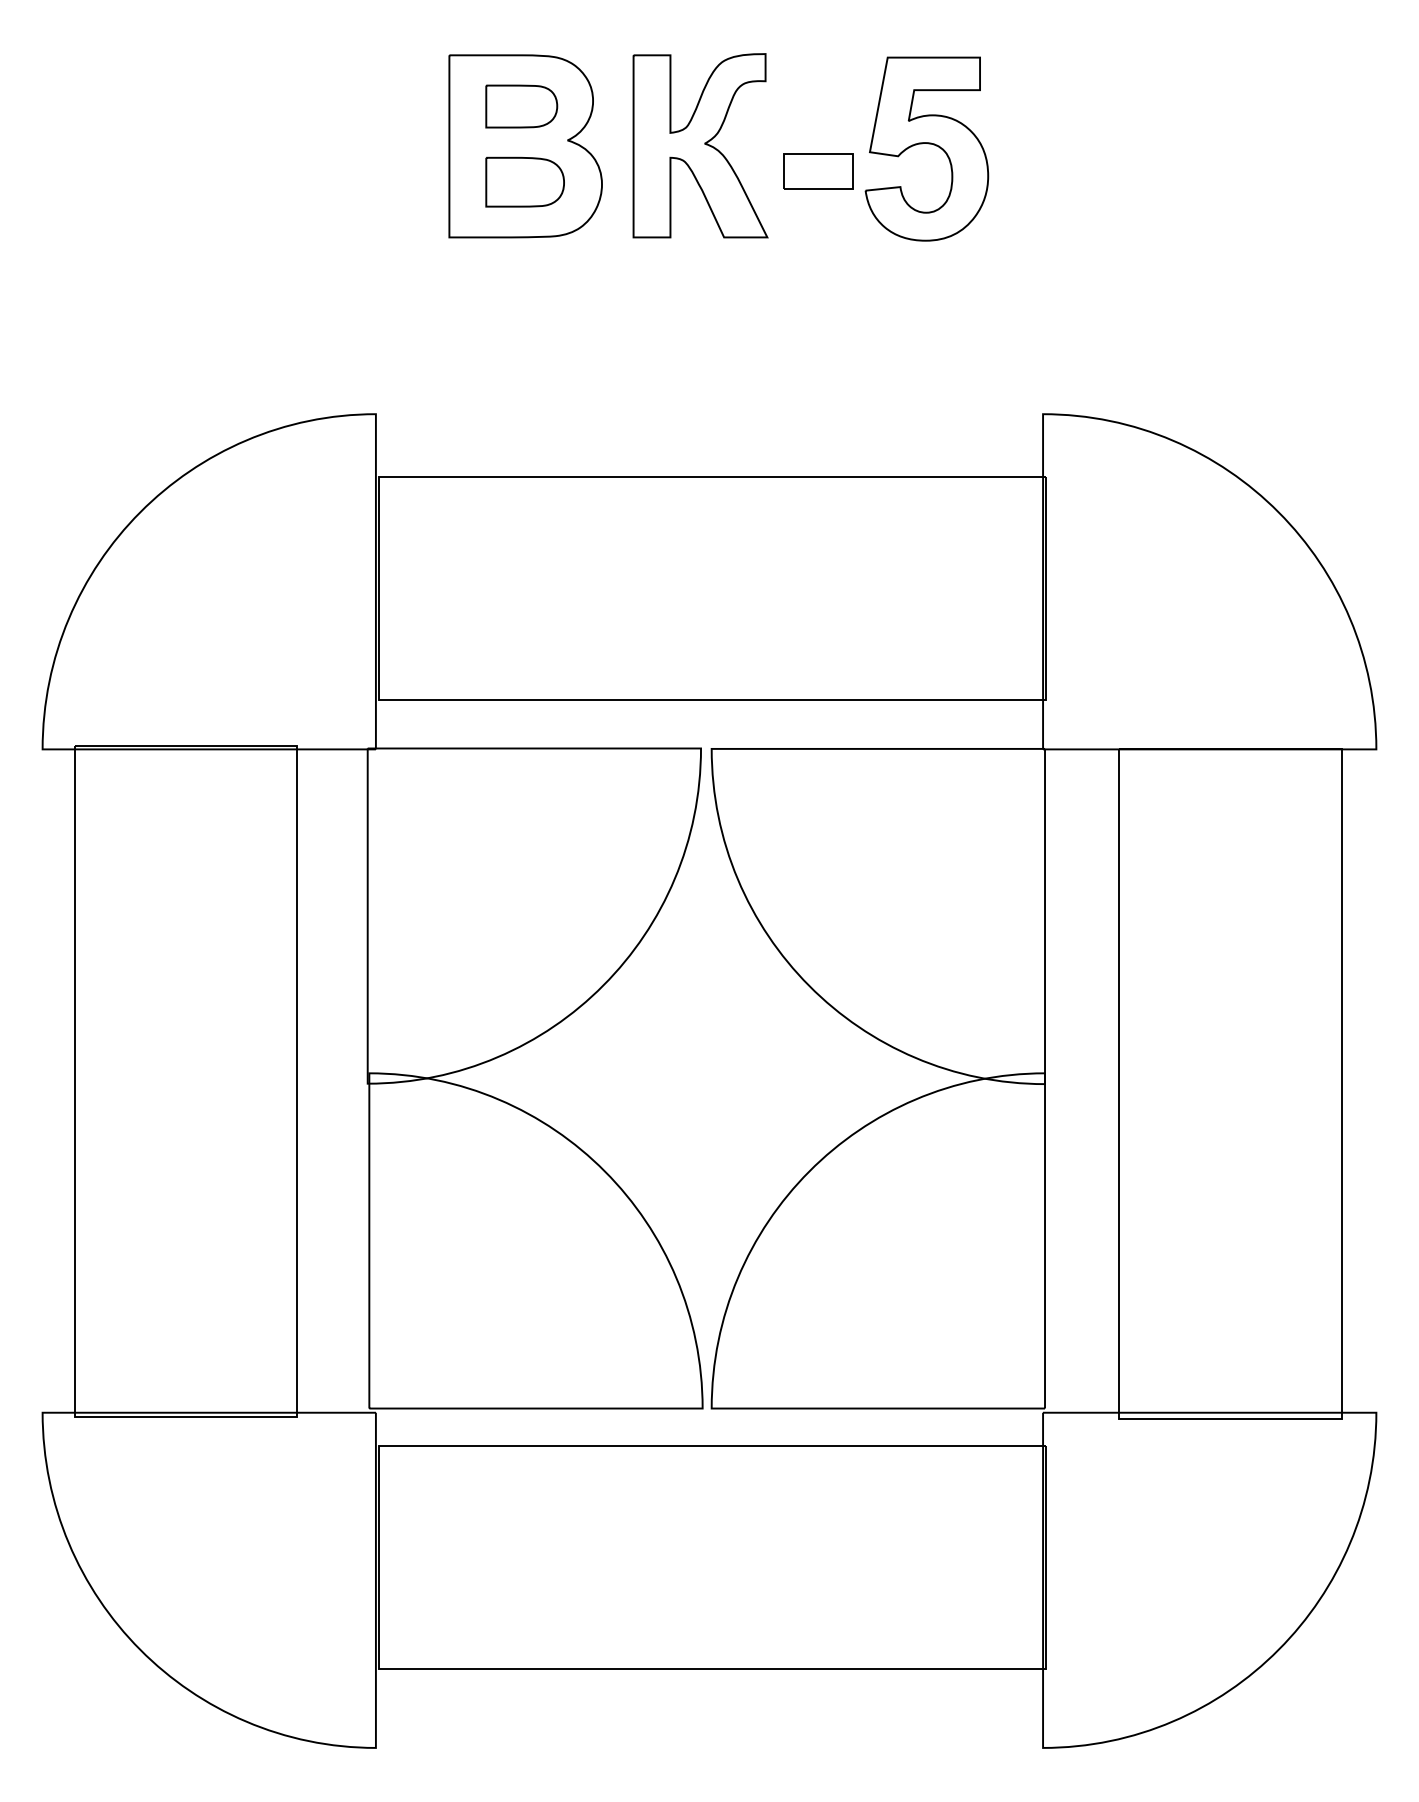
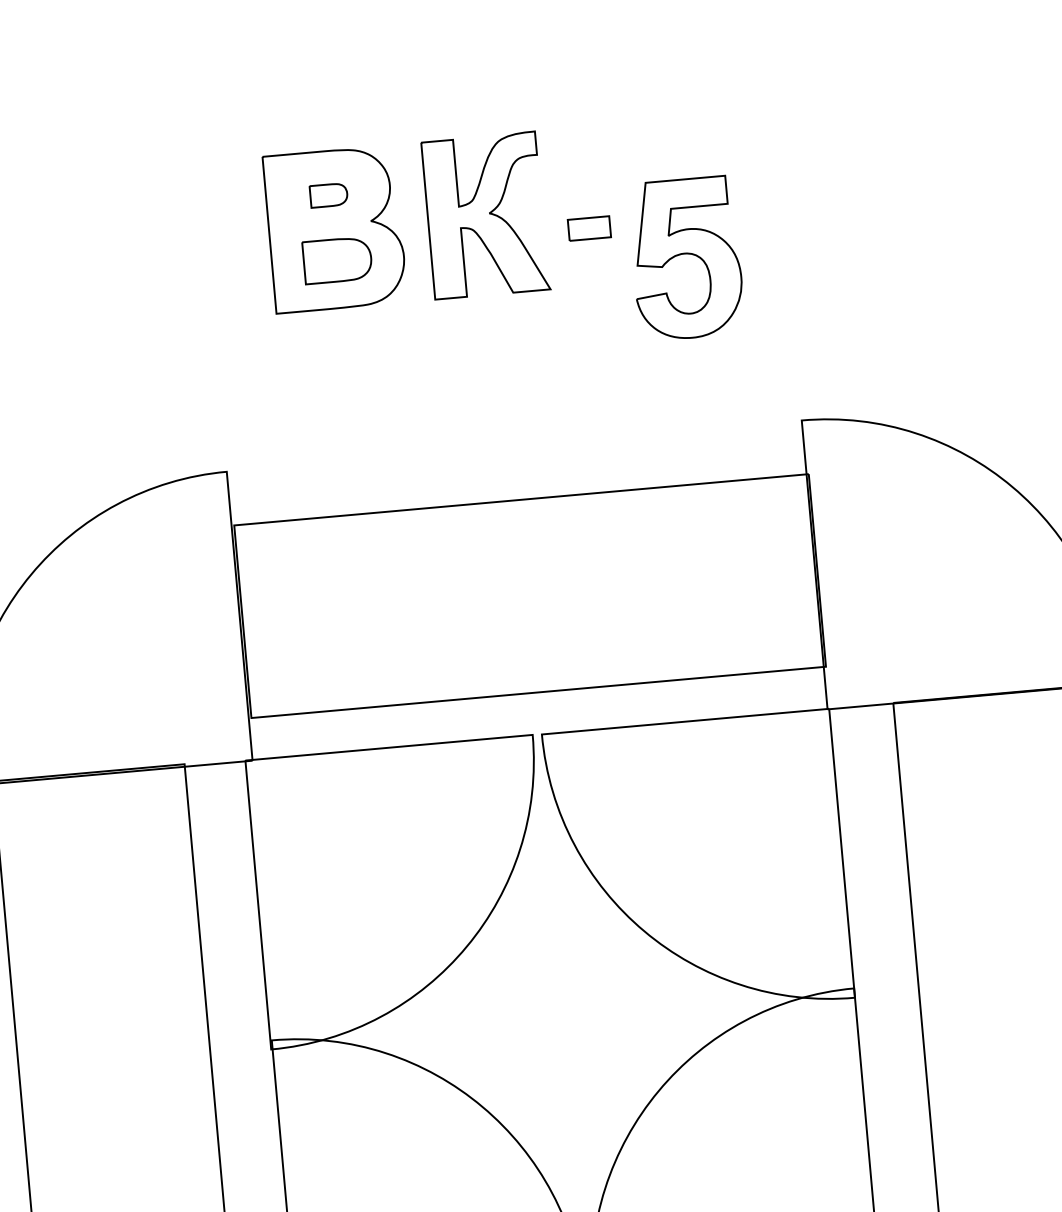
part: (521, 106) -> (328, 195), size x0.6
part: (926, 148) -> (686, 258), moved
part: (818, 171) -> (589, 228), size x0.7

